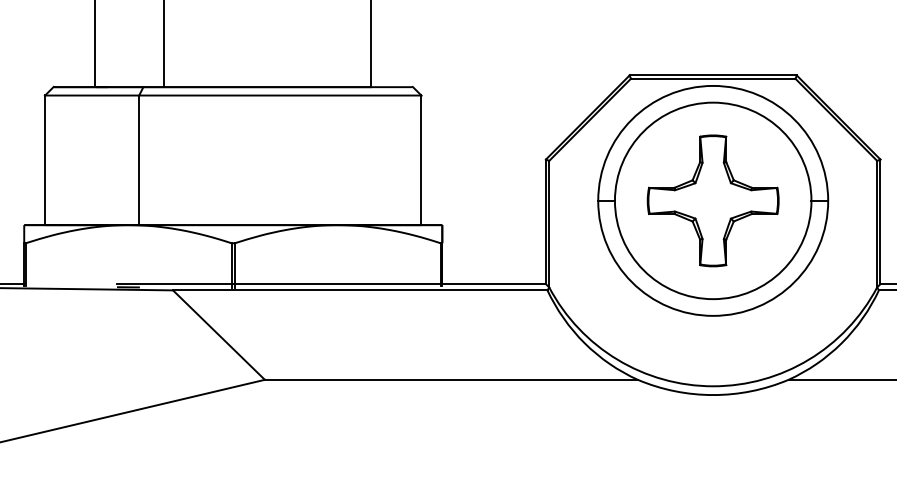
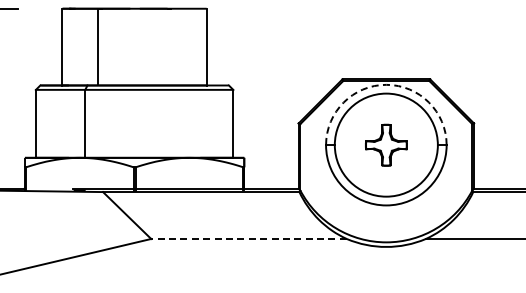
arc: (713, 85) -> (386, 84), solid -> dashed
part: (713, 201) -> (386, 145), size x0.6
line: (452, 378) -> (249, 238), solid -> dashed

